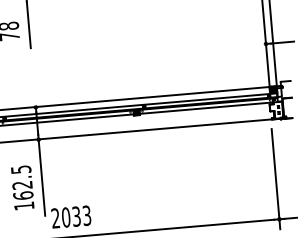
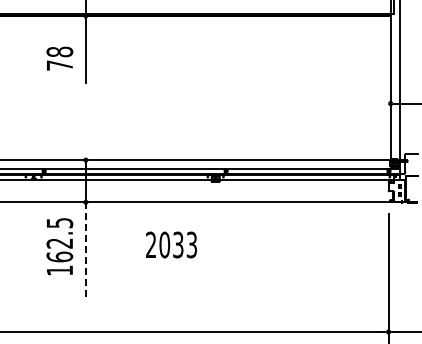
line: (41, 177) -> (85, 251), solid -> dashed
text: (22, 187) -> (59, 246), moved
text: (71, 216) -> (171, 244), moved

